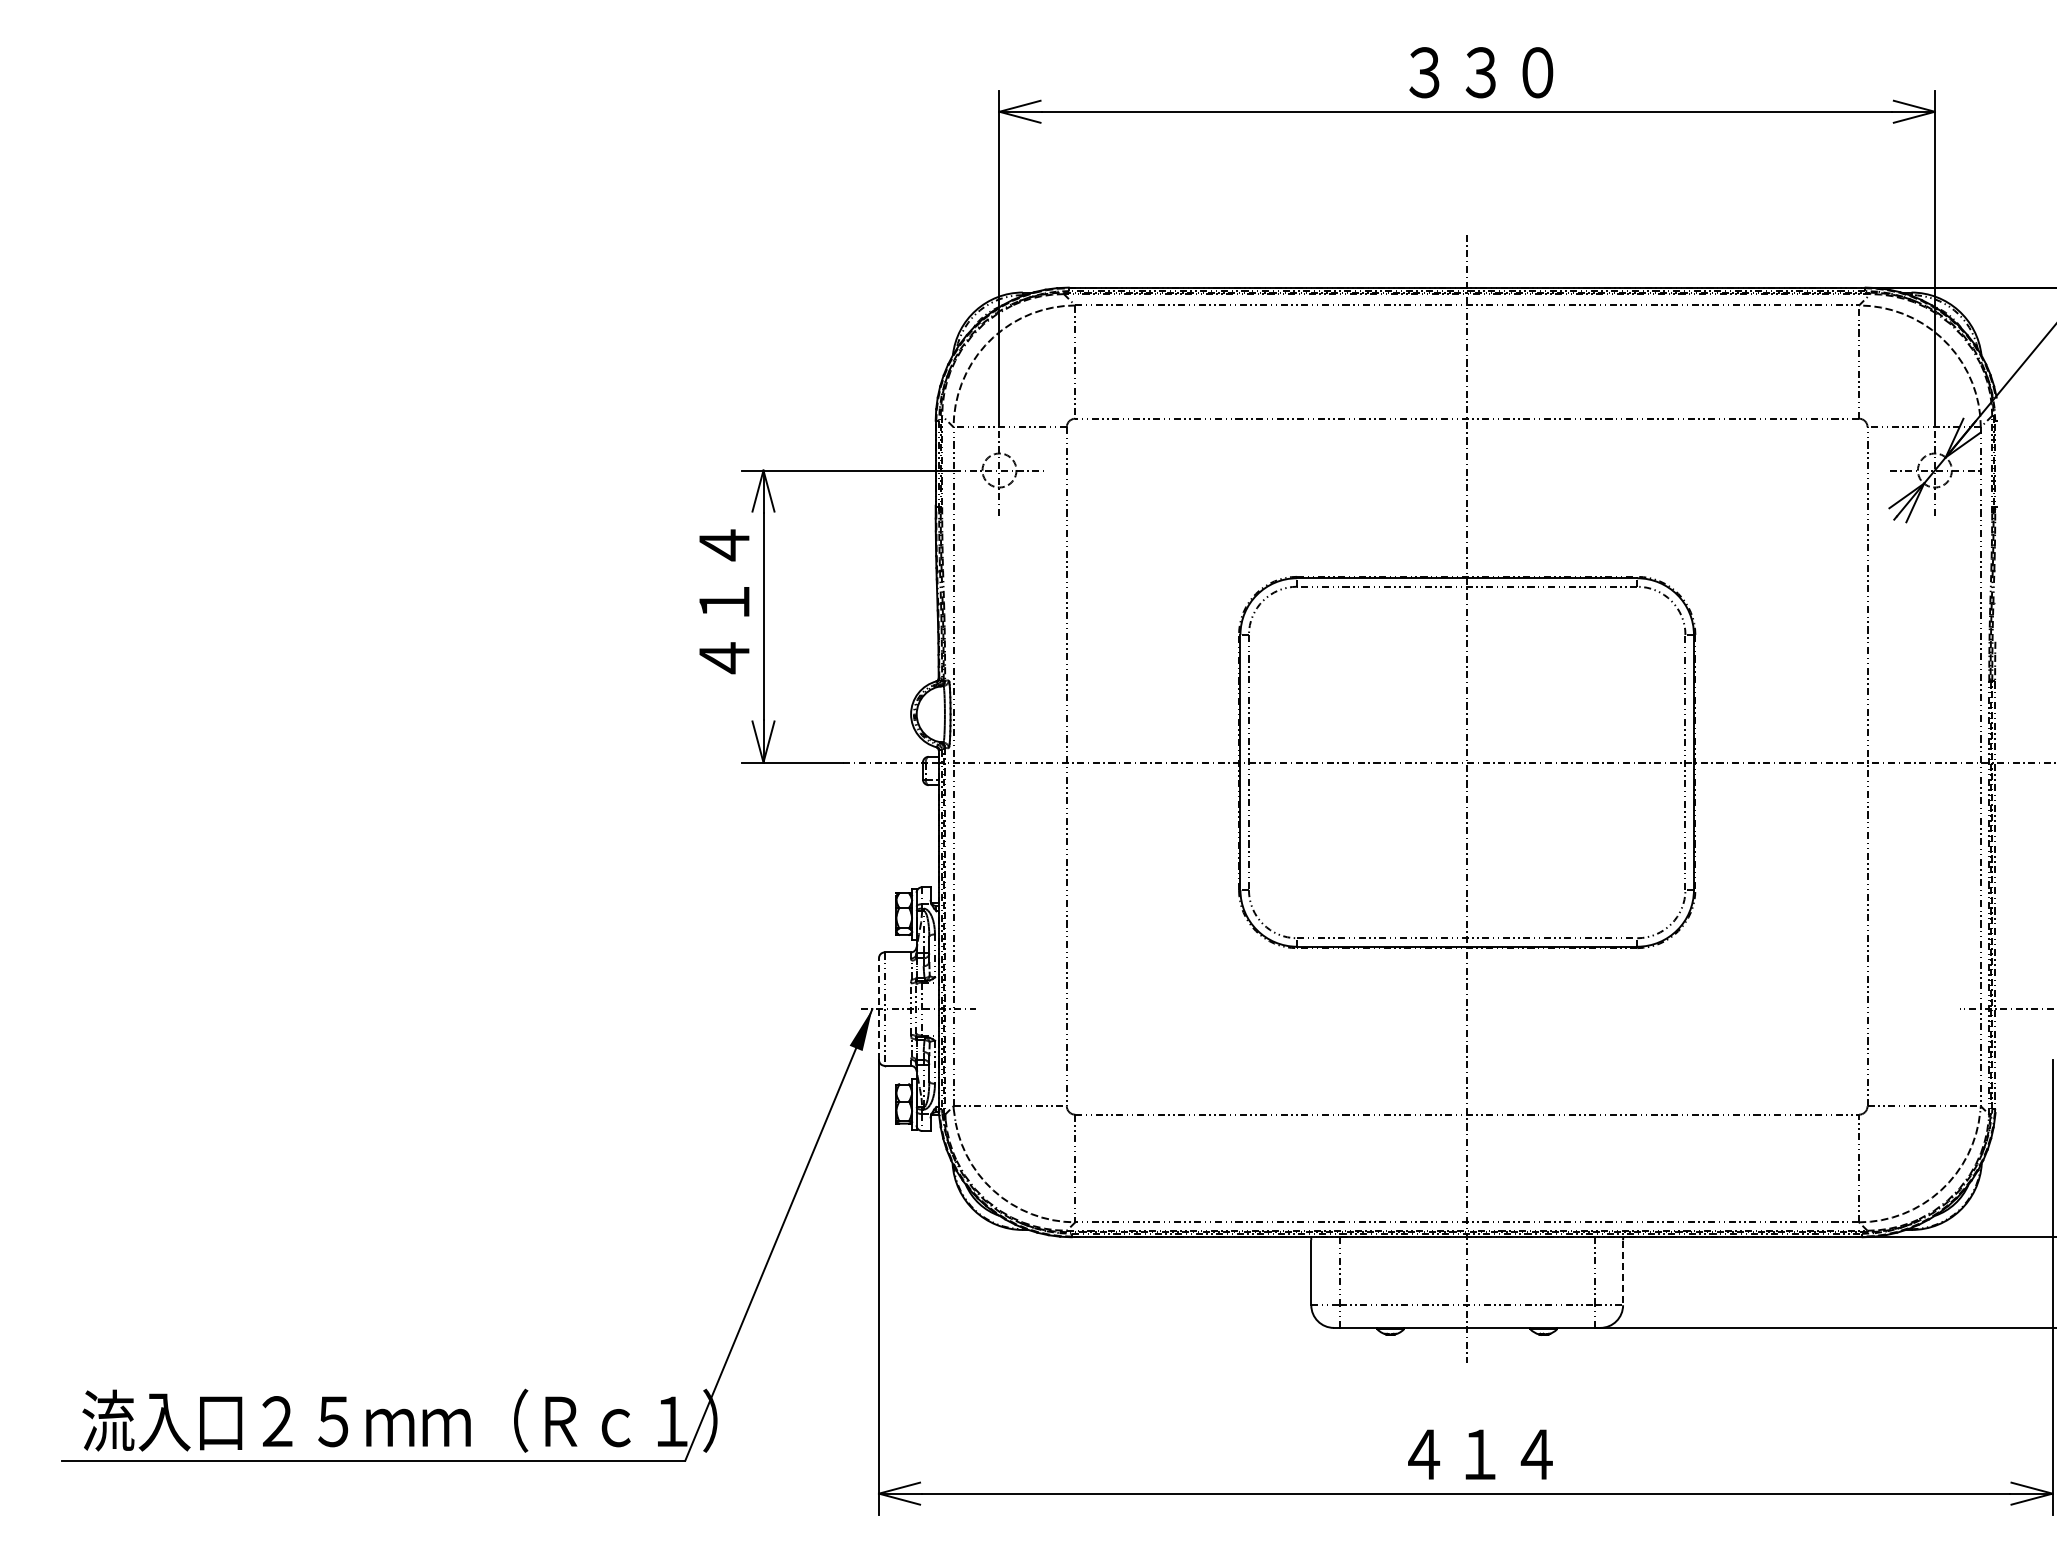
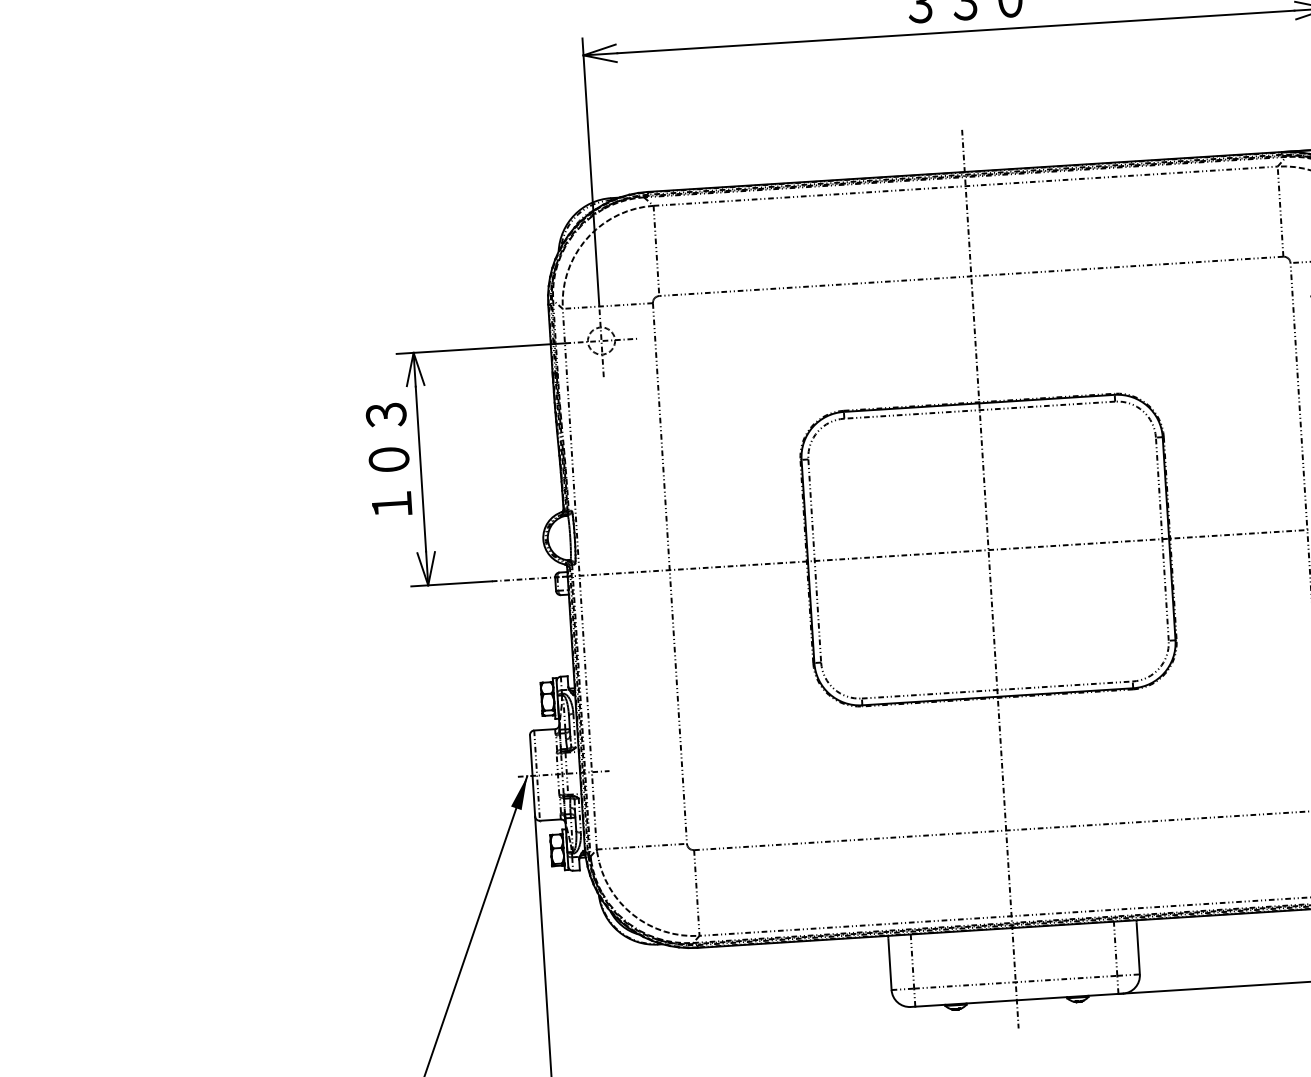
text: (724, 601) -> (389, 459), ４１４ -> １０３
line: (879, 1008) -> (532, 775), dashed -> solid
line: (1623, 1273) -> (1138, 949), dashed -> solid

